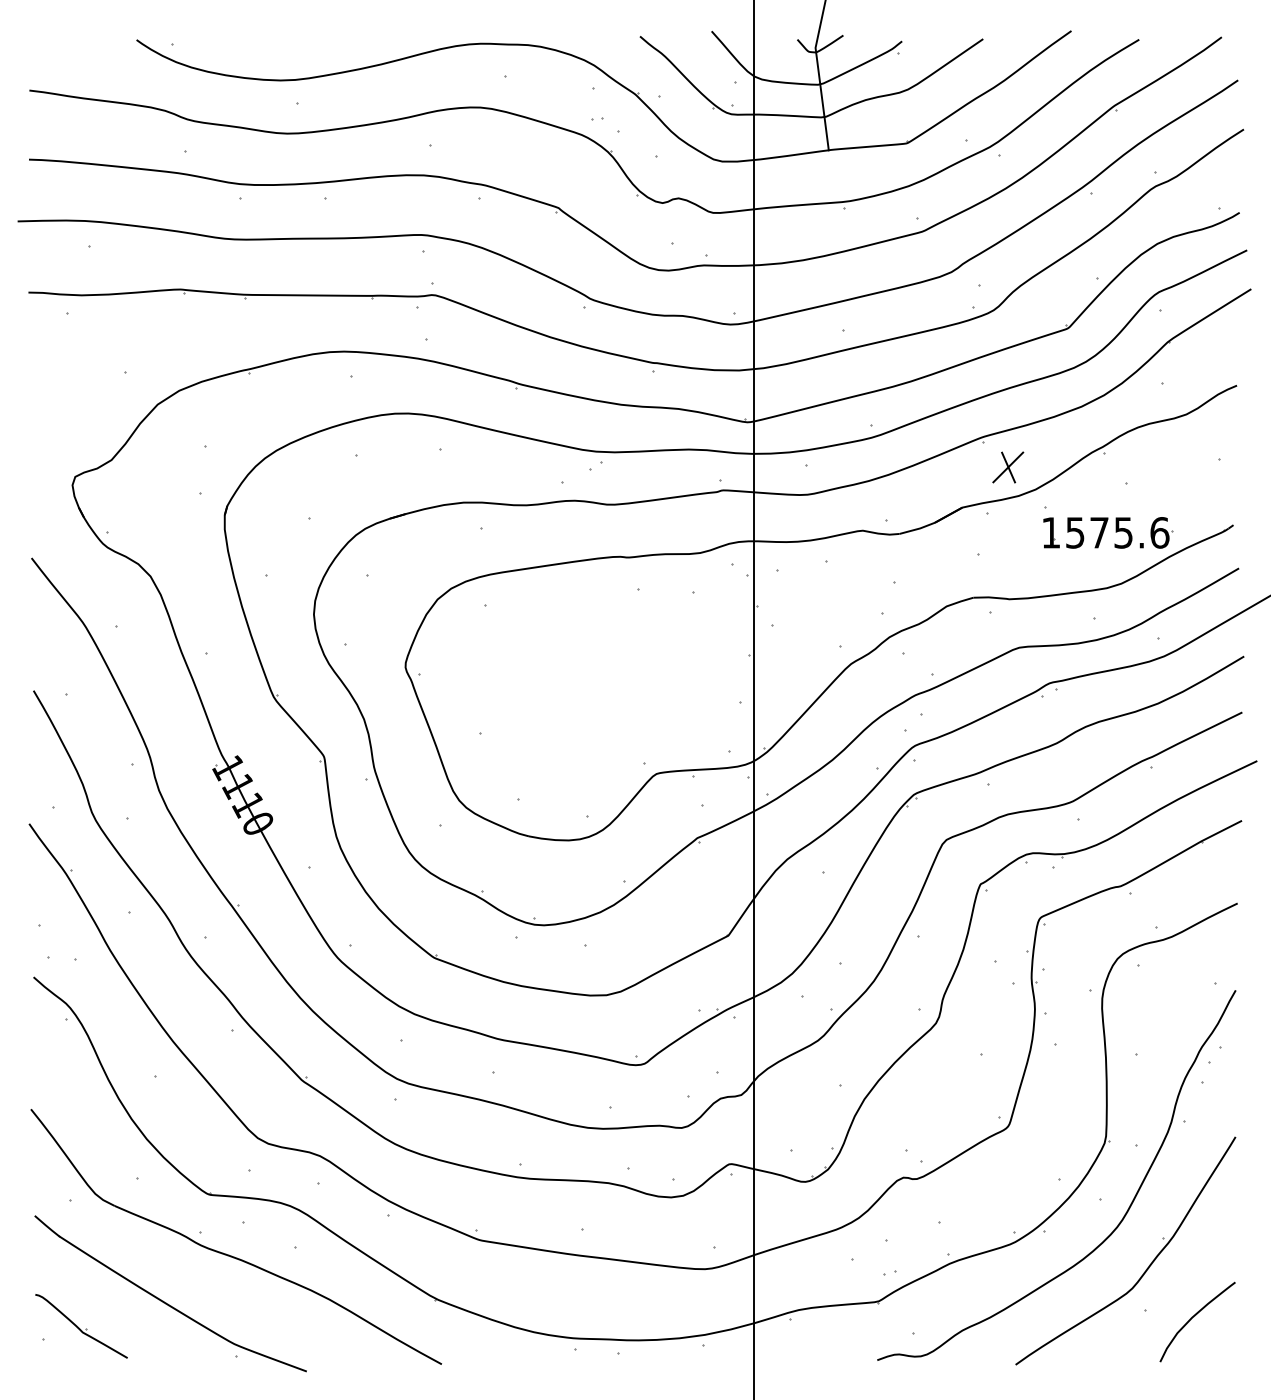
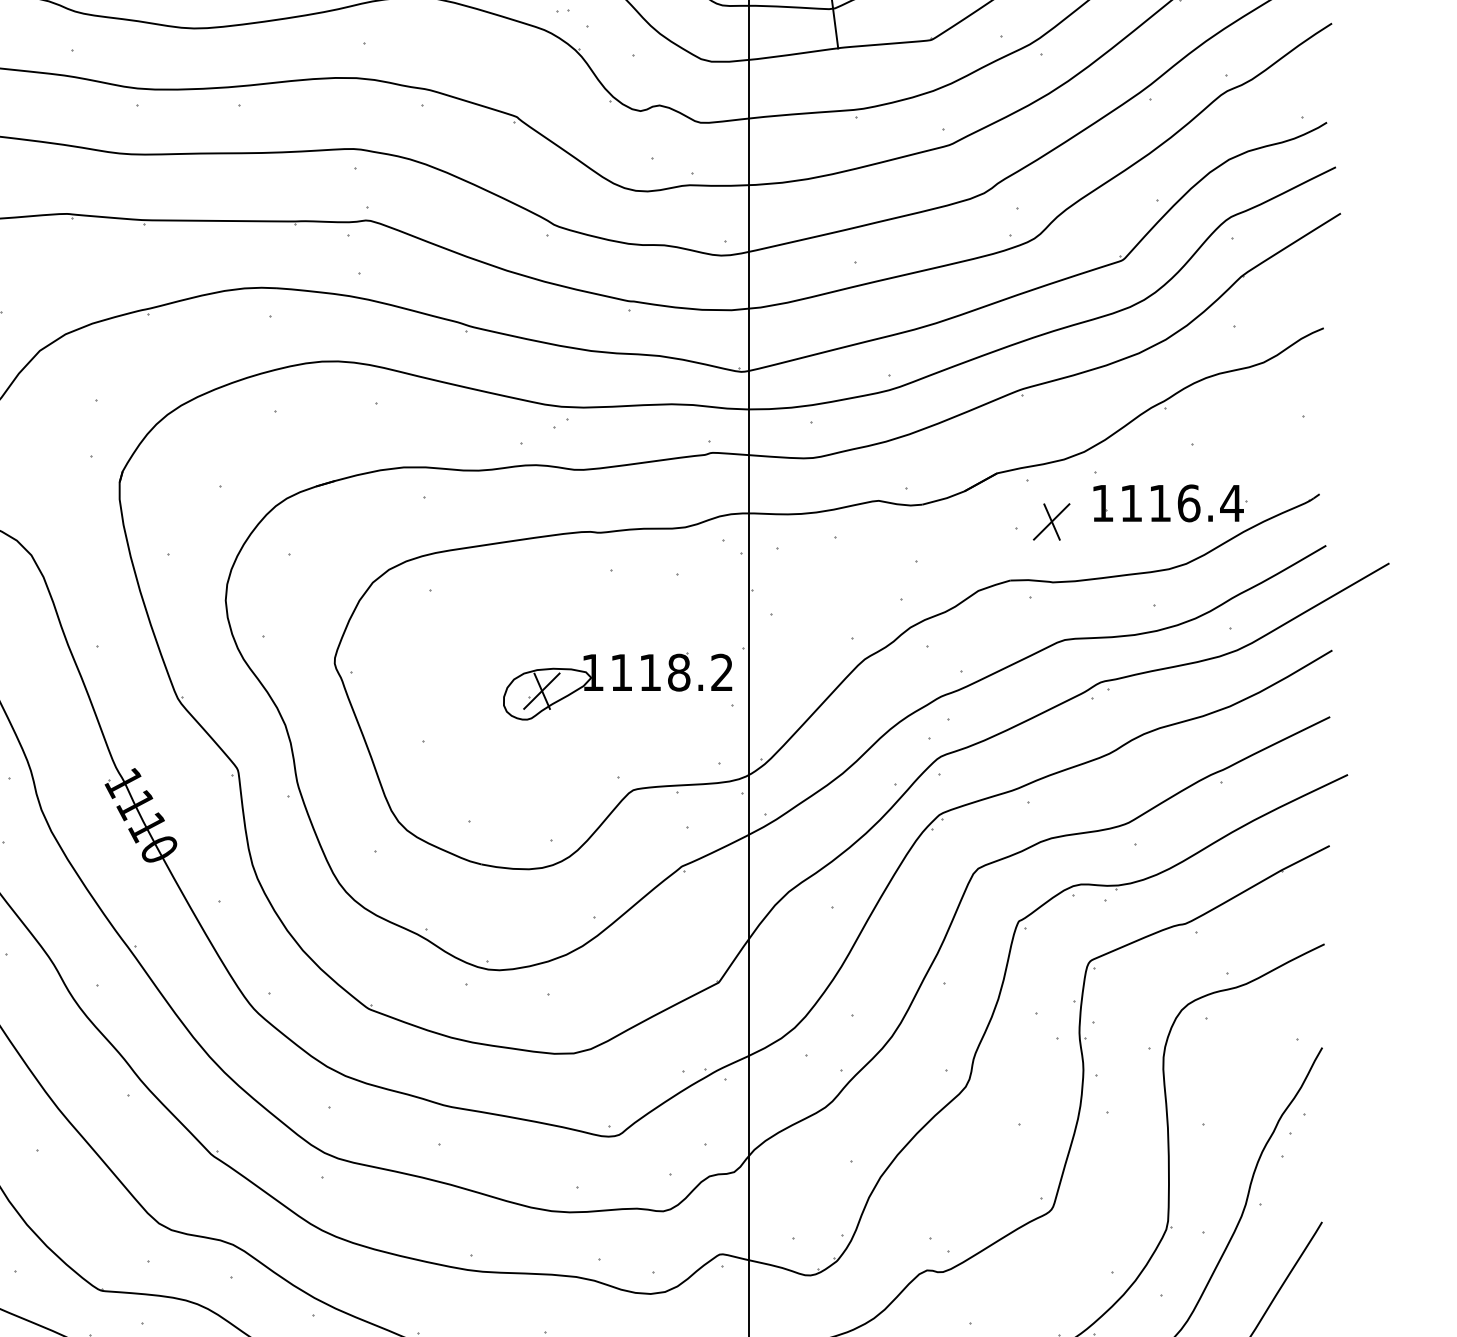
part: (1008, 467) -> (1051, 521), moved
text: (1117, 532) -> (1181, 502), 1575.6 -> 1116.4
part: (642, 686) -> (616, 686), added

